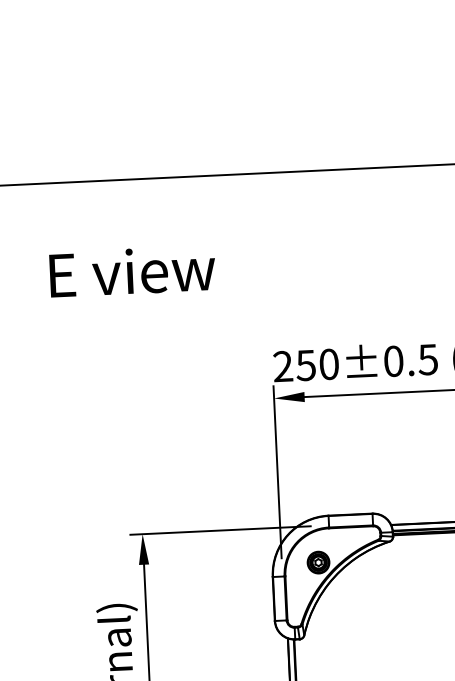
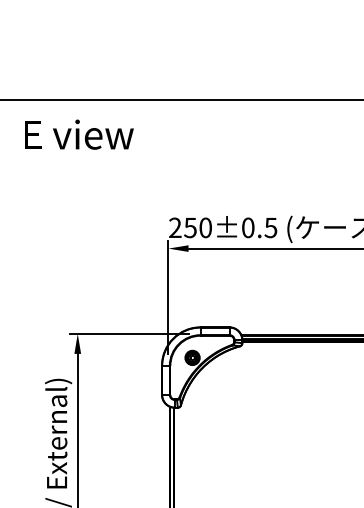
text: (132, 271) -> (79, 134), moved

